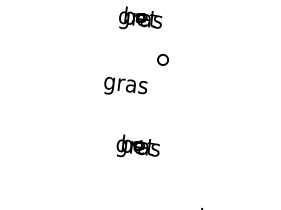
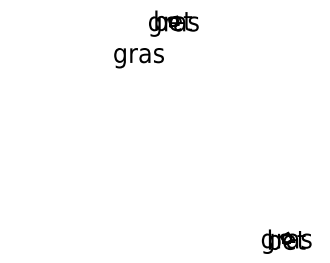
part: (162, 59) -> (204, 66), removed
text: (125, 87) -> (138, 58), moved
part: (138, 147) -> (188, 169), removed

